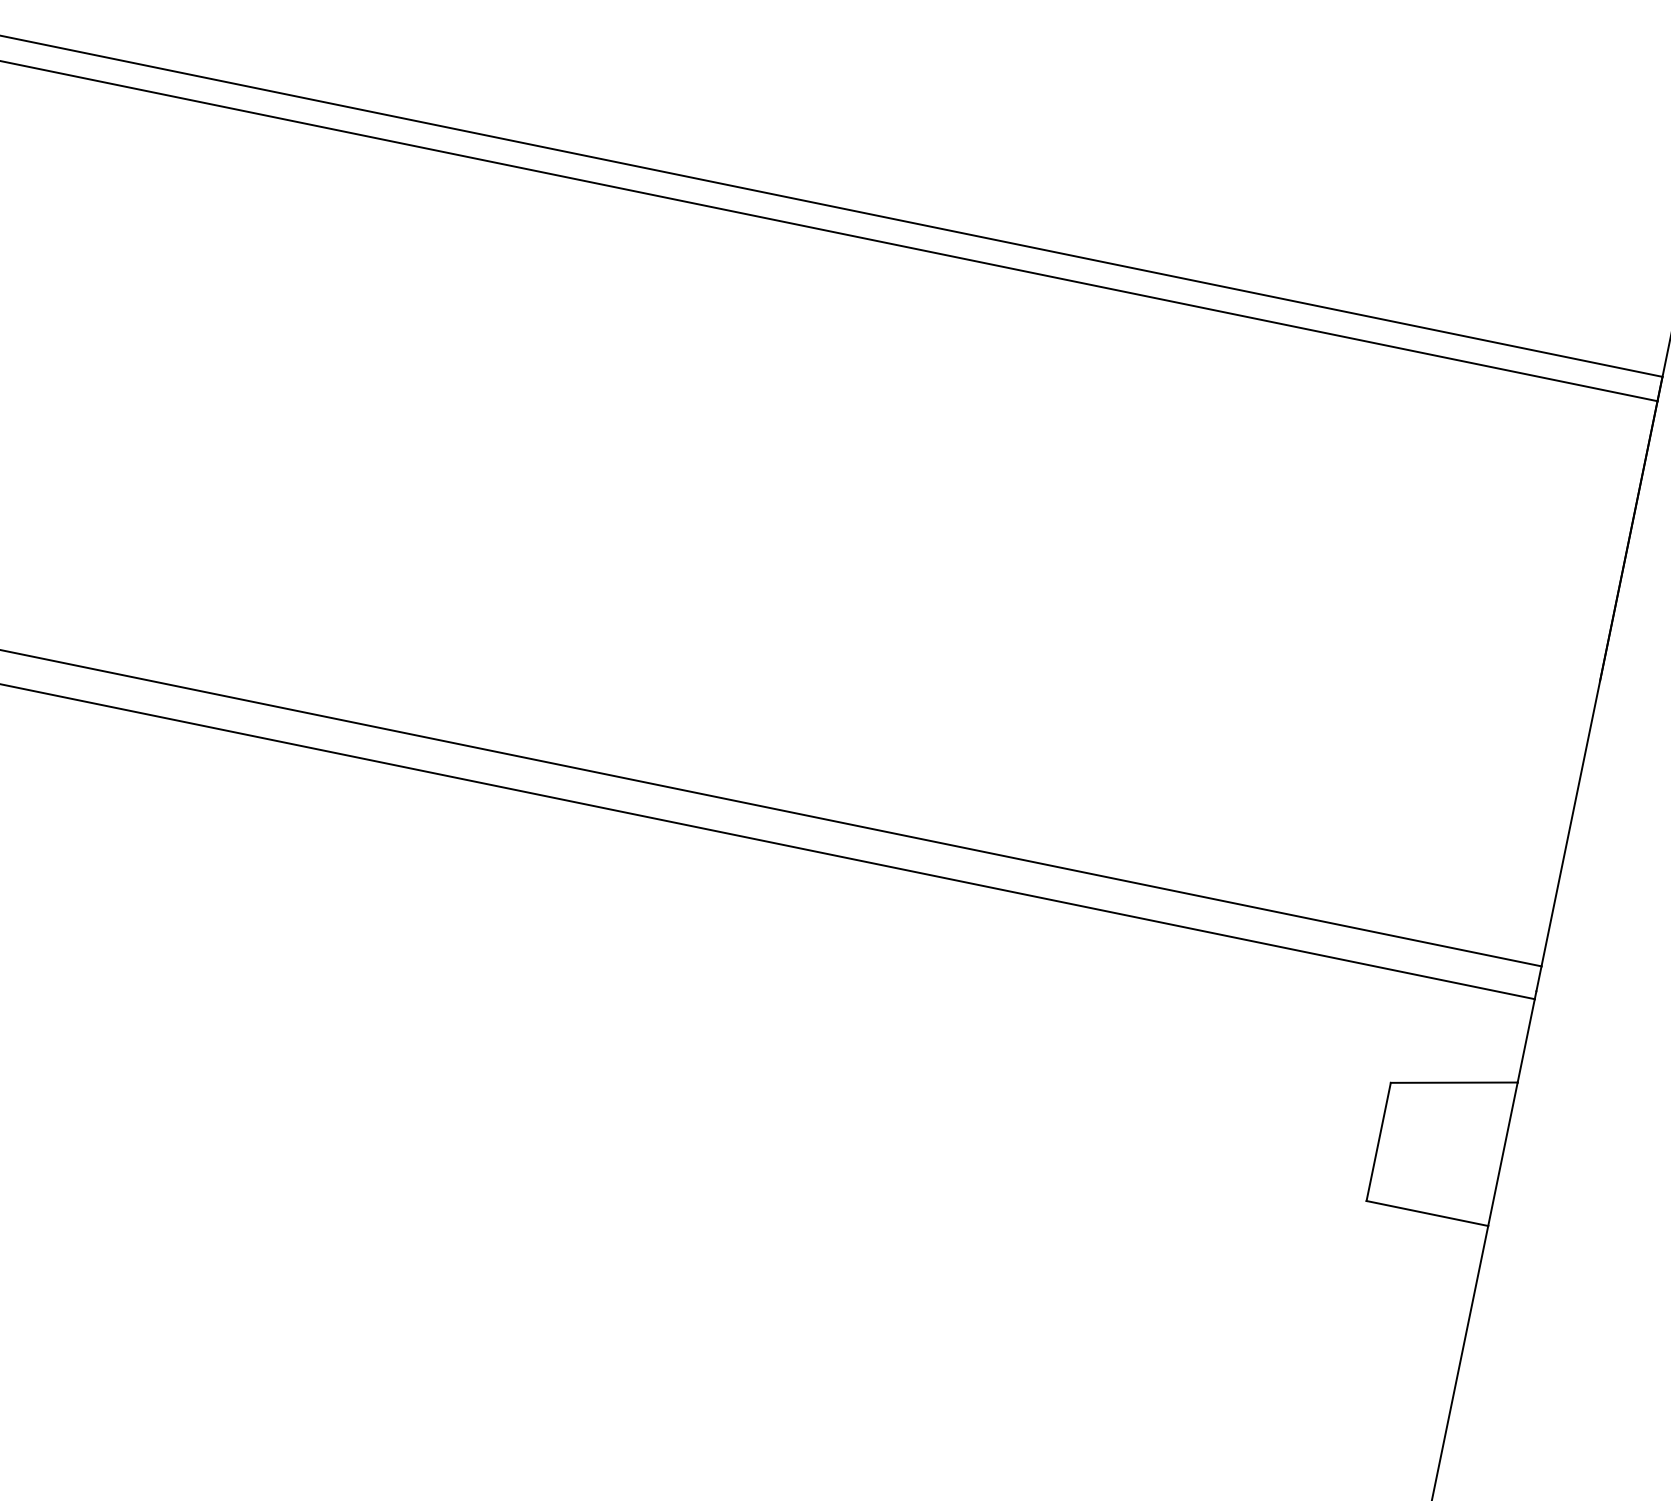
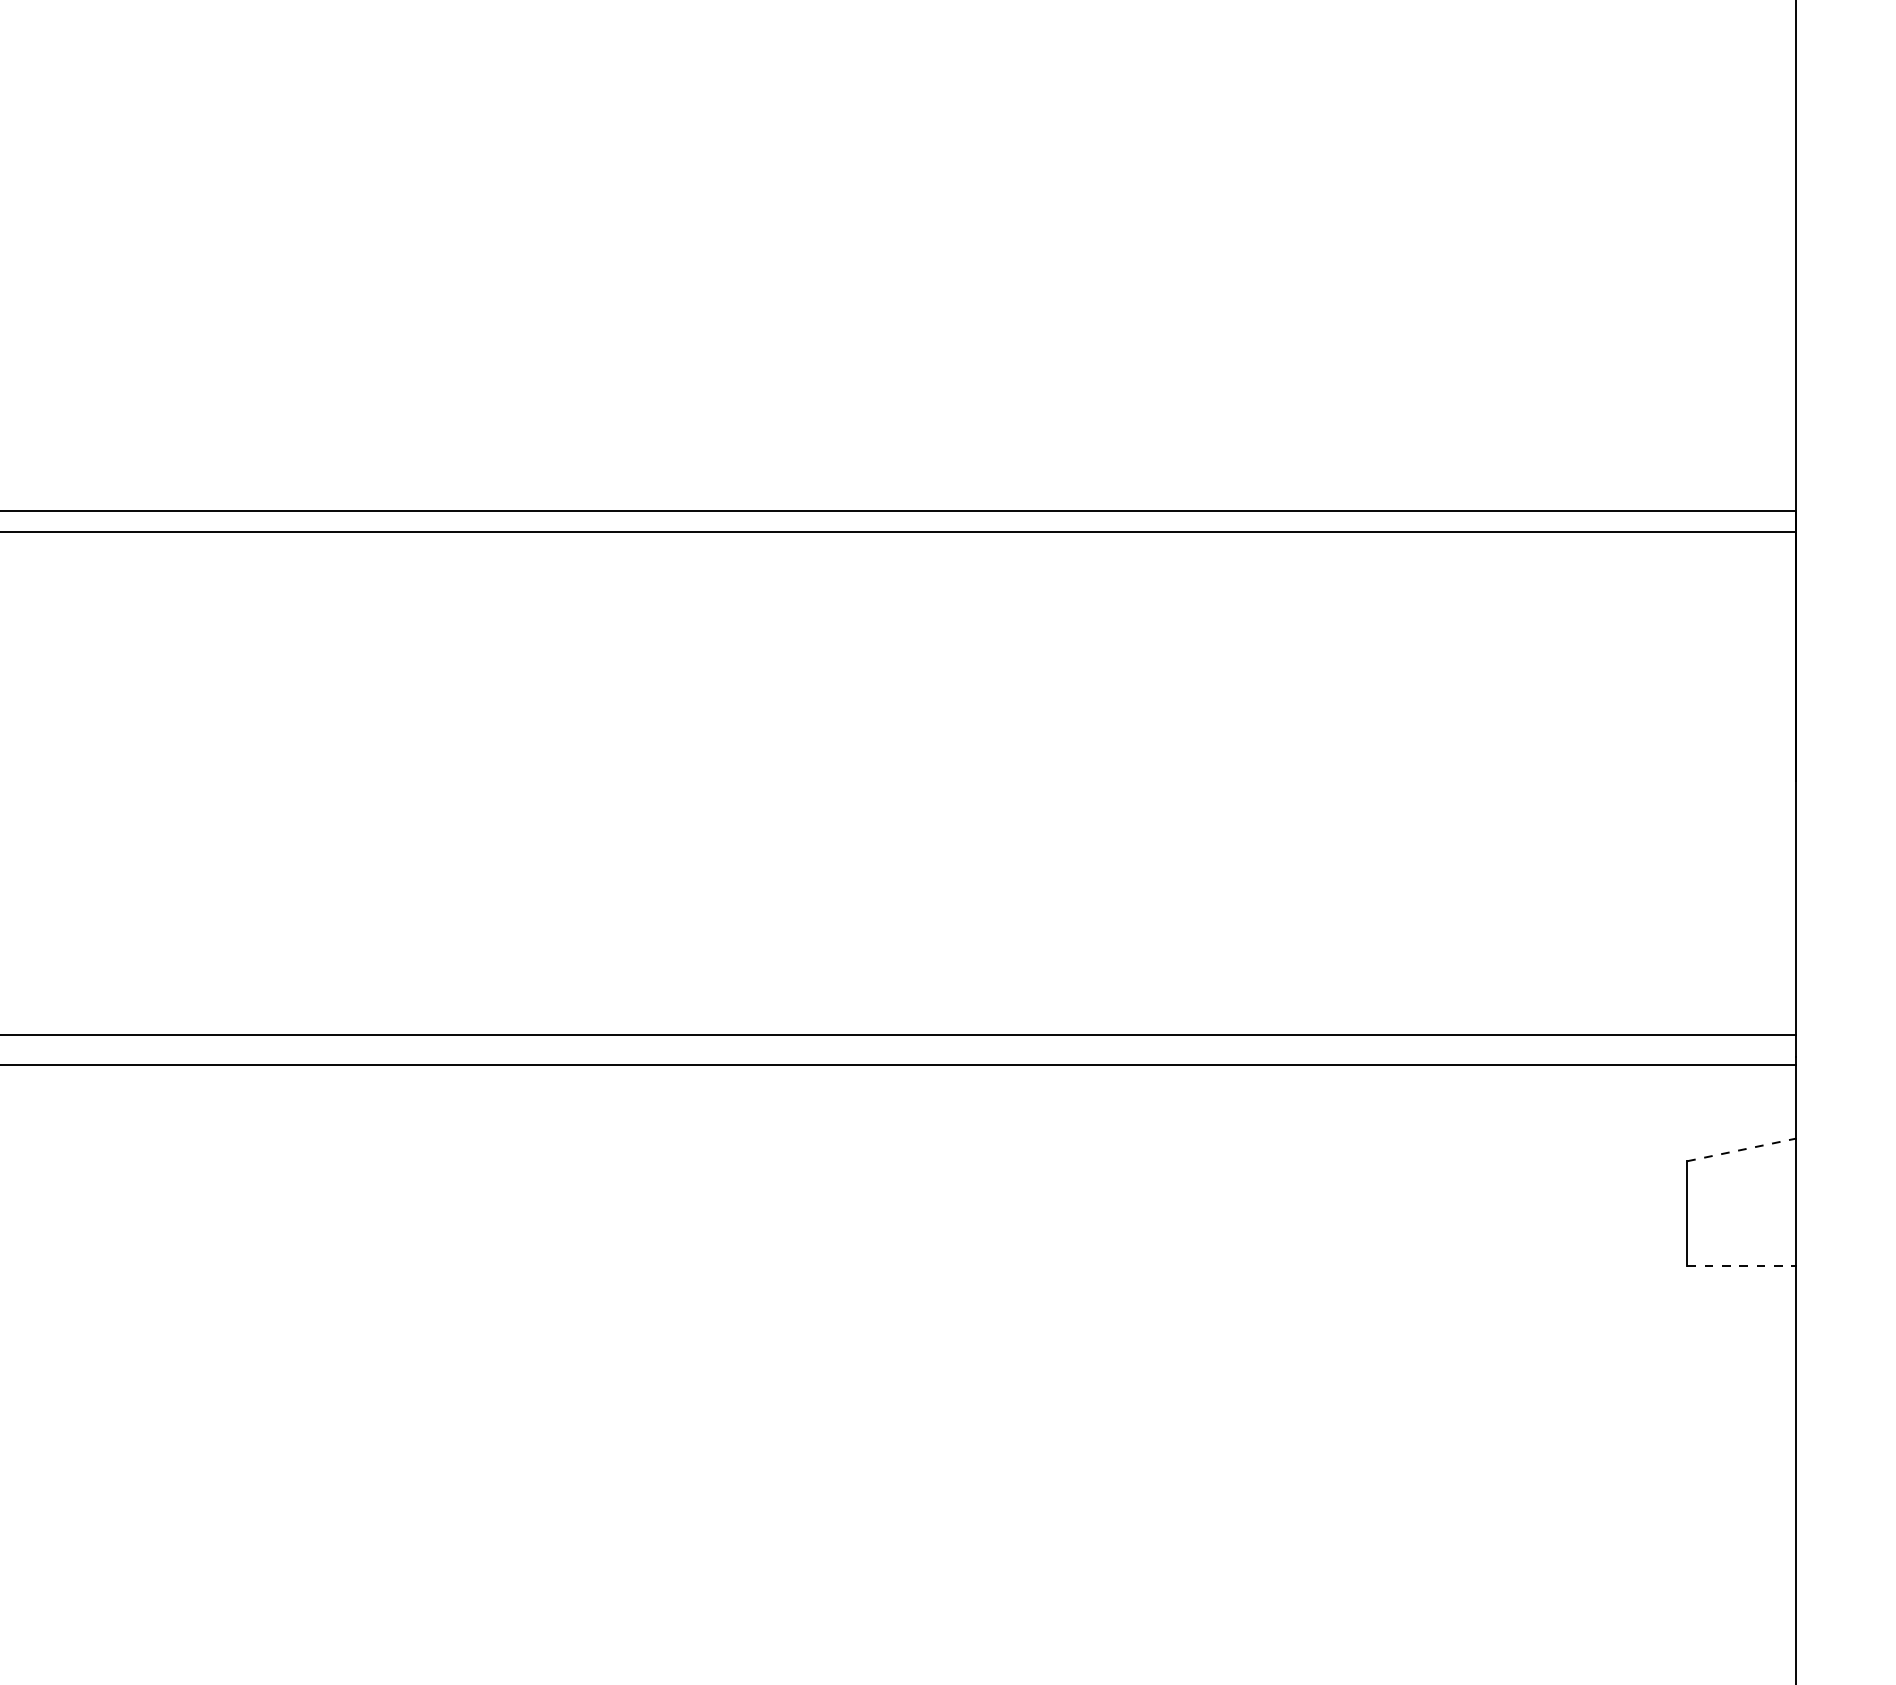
line: (1454, 1082) -> (1741, 1149), solid -> dashed
line: (1427, 1213) -> (1741, 1266), solid -> dashed

